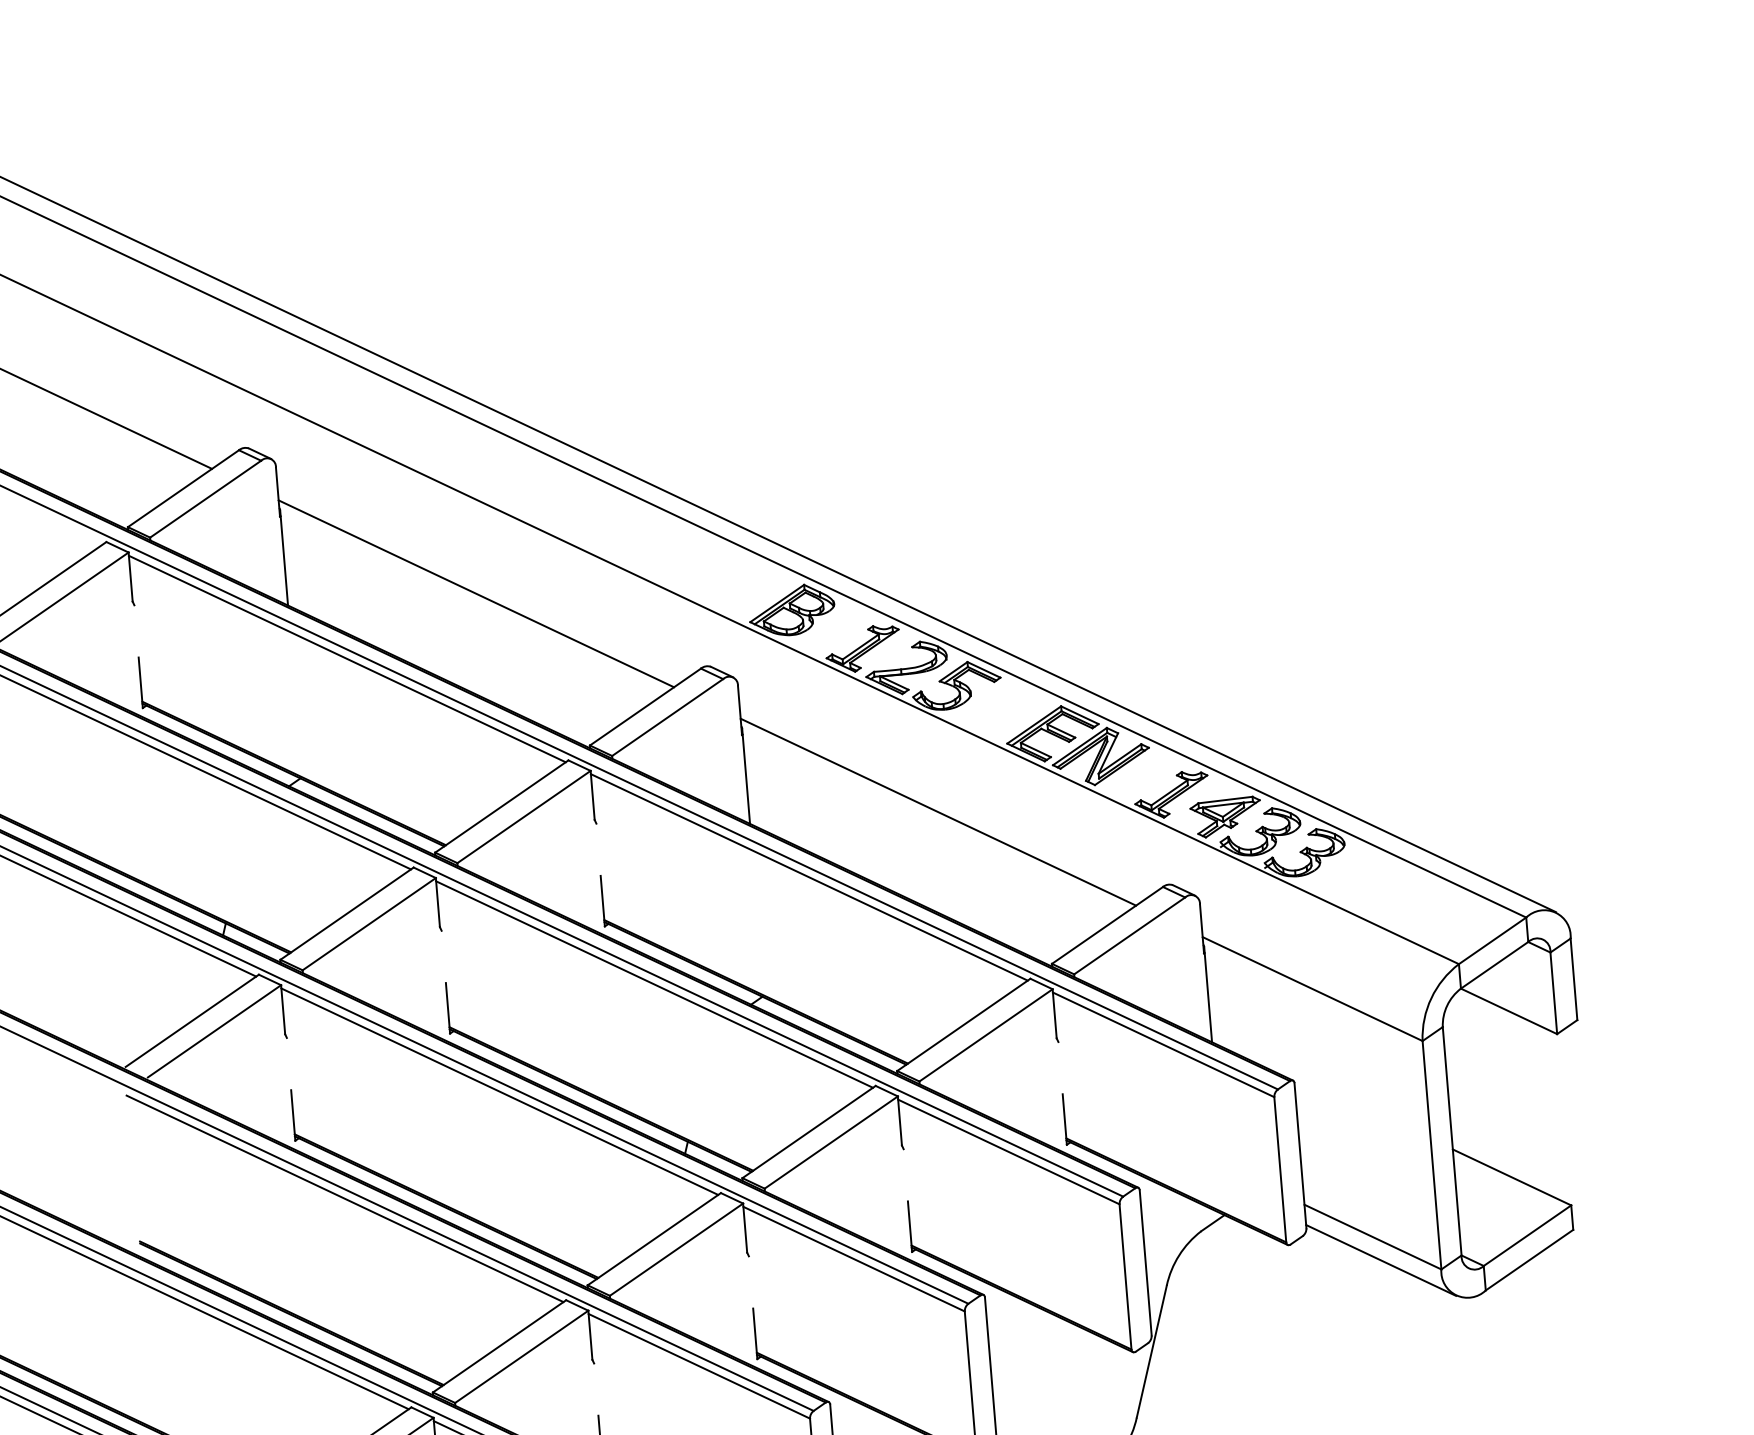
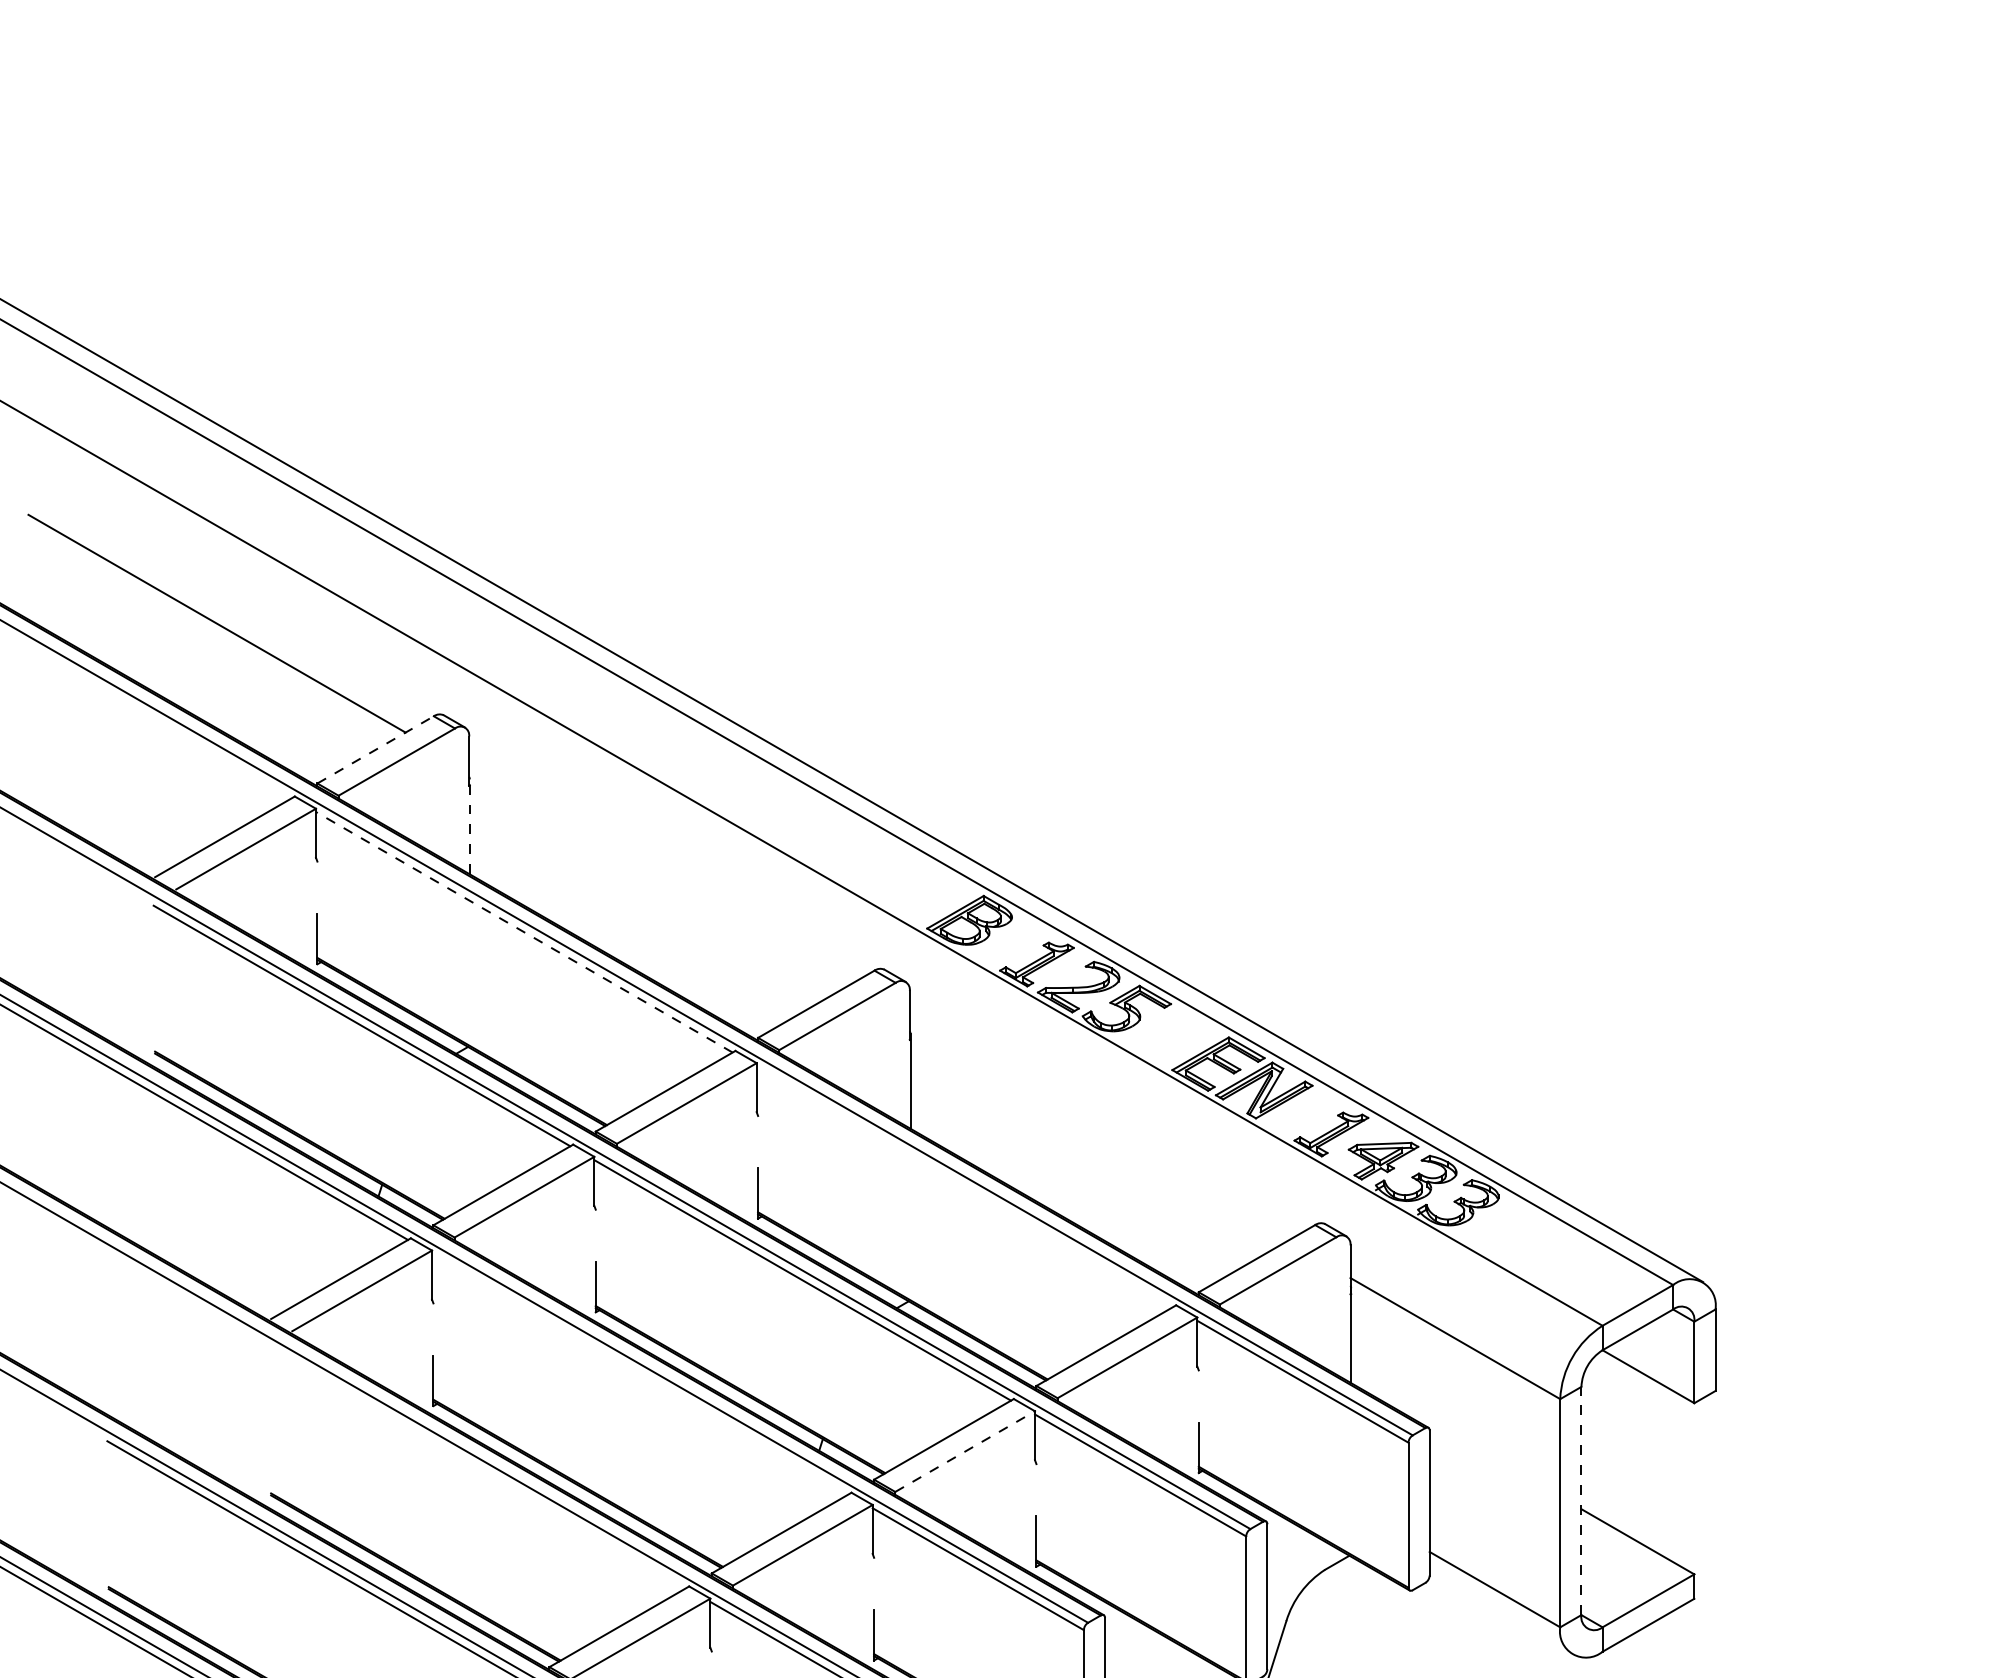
line: (184, 488) -> (376, 749), solid -> dashed
line: (283, 557) -> (469, 826), solid -> dashed
line: (476, 593) -> (657, 877), removed
line: (347, 659) -> (524, 932), solid -> dashed
line: (937, 812) -> (1097, 1132), removed
line: (808, 877) -> (964, 1186), removed
line: (499, 1091) -> (640, 1373), removed
line: (1452, 1140) -> (1581, 1500), solid -> dashed
line: (831, 1142) -> (965, 1451), solid -> dashed
line: (344, 1198) -> (477, 1467), removed
line: (1380, 1260) -> (1500, 1613), removed

